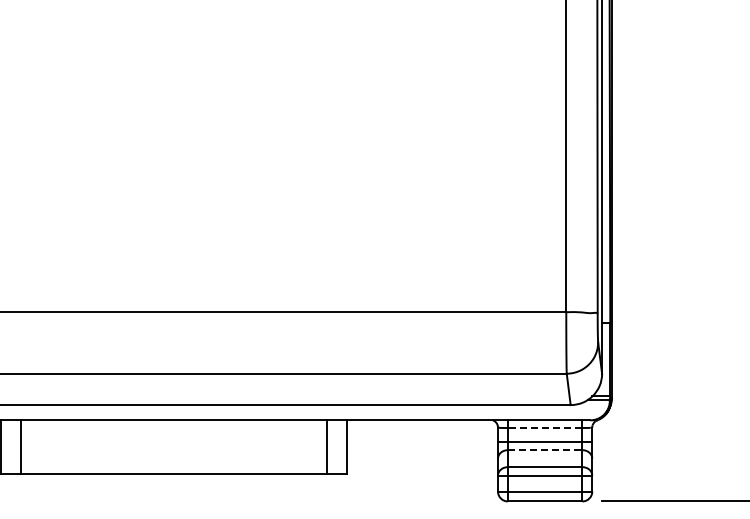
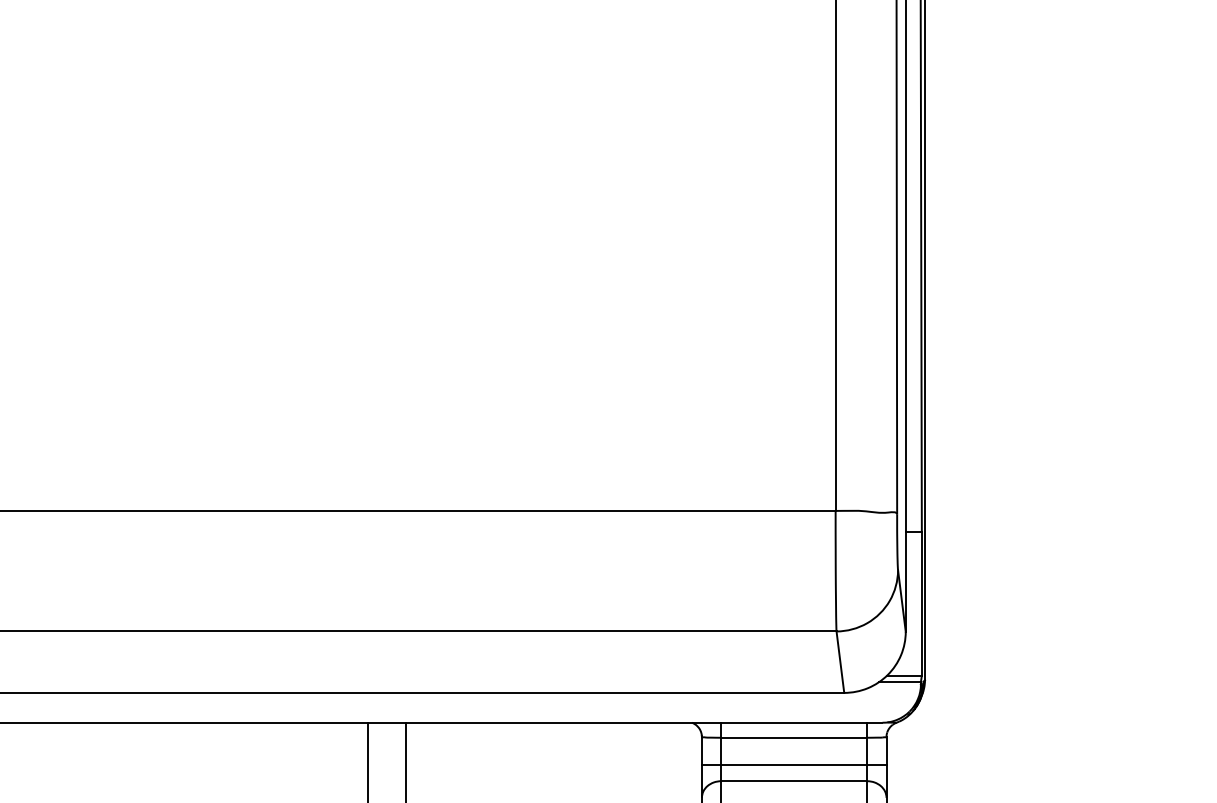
line: (544, 428) -> (792, 738), dashed -> solid
line: (545, 450) -> (794, 781), dashed -> solid

